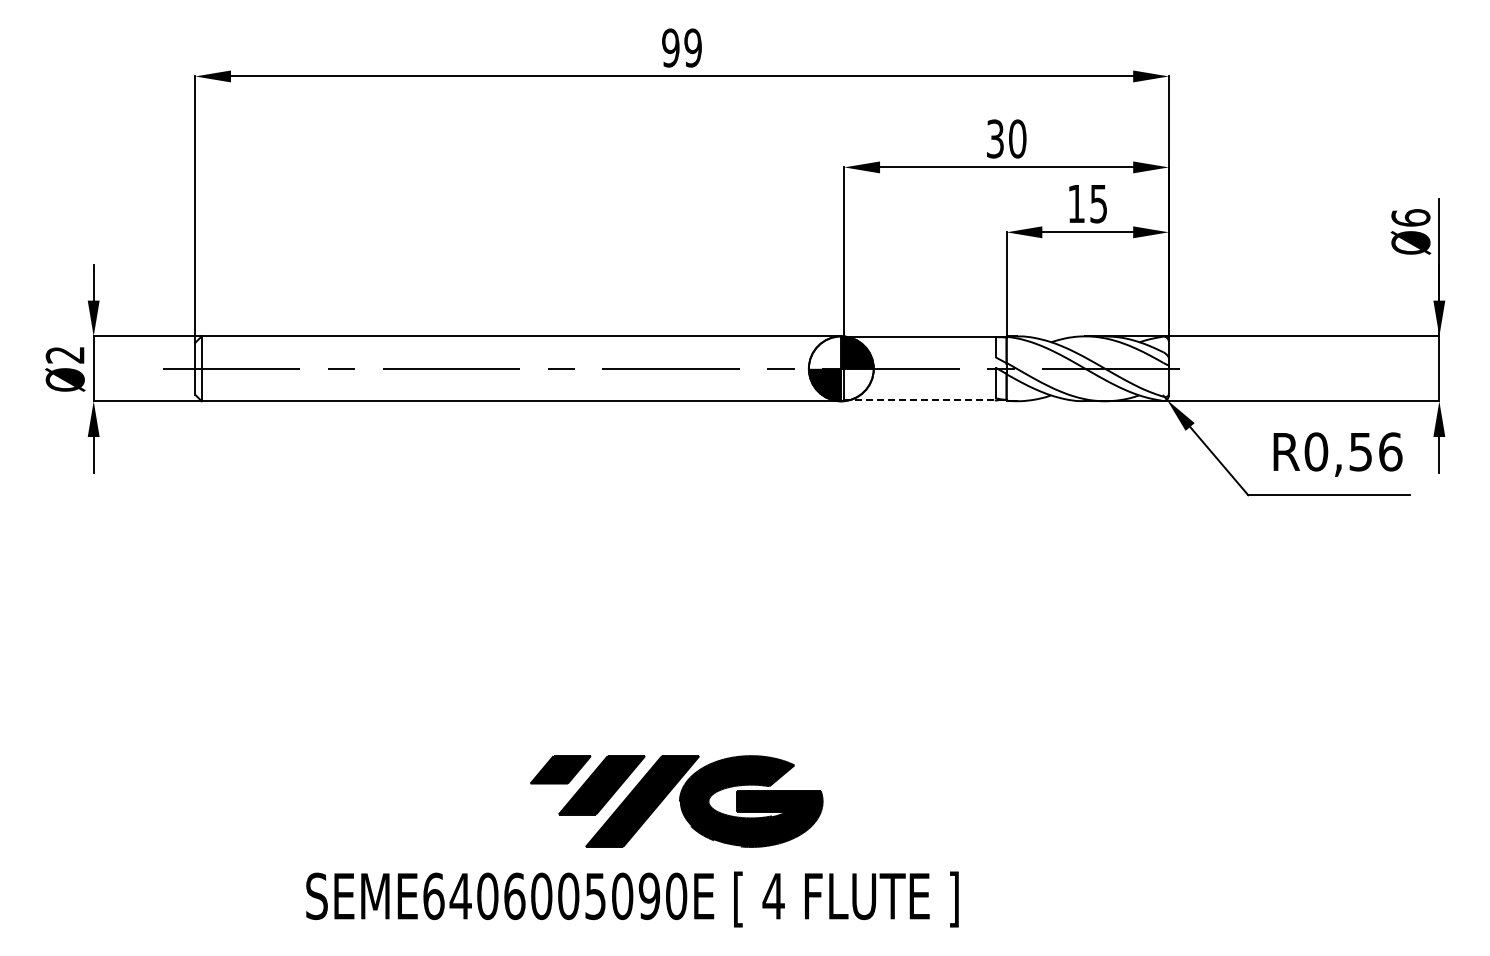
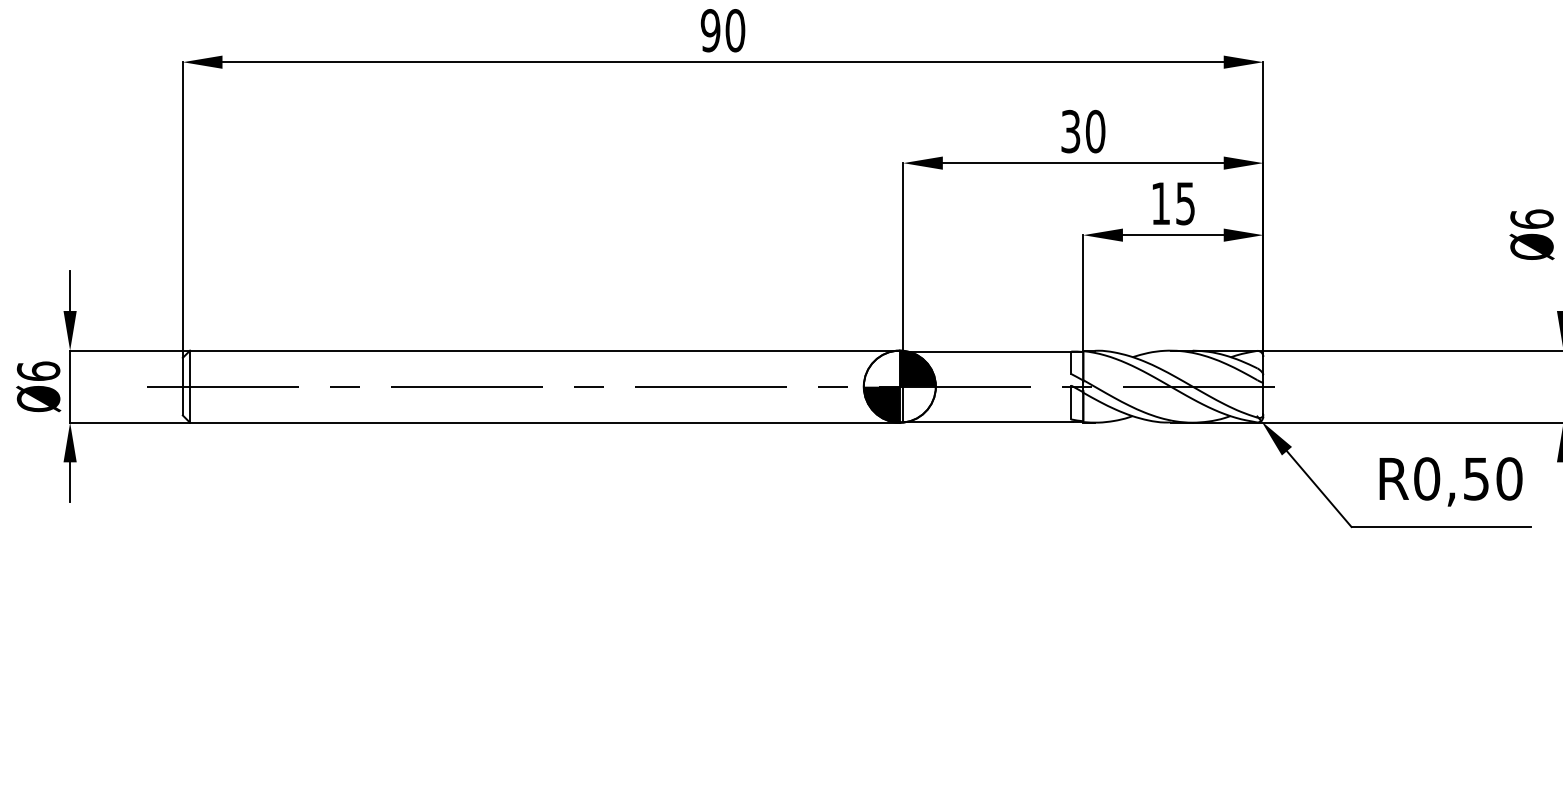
text: (692, 47) -> (734, 30), 99 -> 90
text: (64, 354) -> (37, 370), Ø2 -> Ø6
line: (920, 400) -> (987, 421), dashed -> solid
text: (1390, 451) -> (1509, 478), R0,56 -> R0,50

